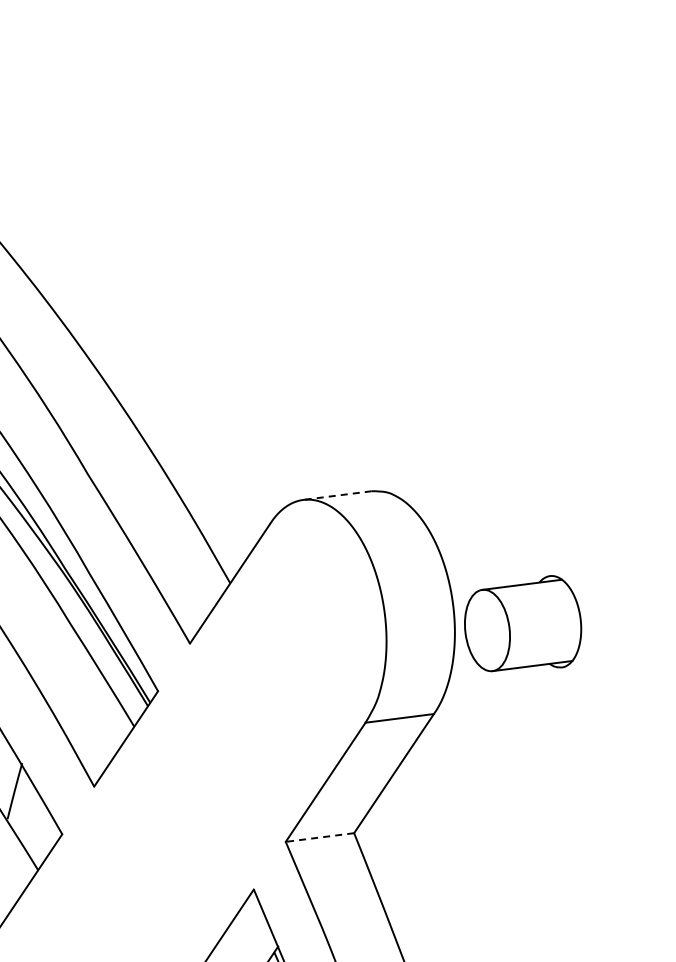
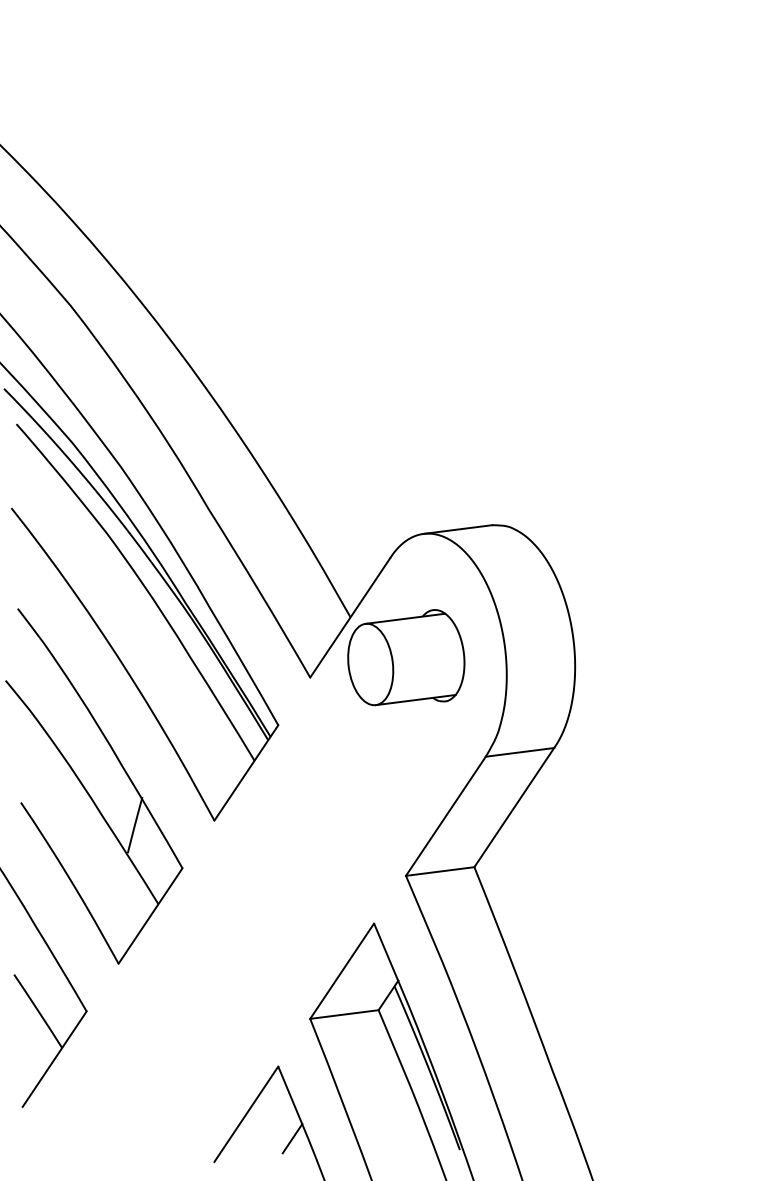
line: (337, 495) -> (457, 529), dashed -> solid
part: (523, 623) -> (406, 657), moved
line: (319, 837) -> (439, 871), dashed -> solid

